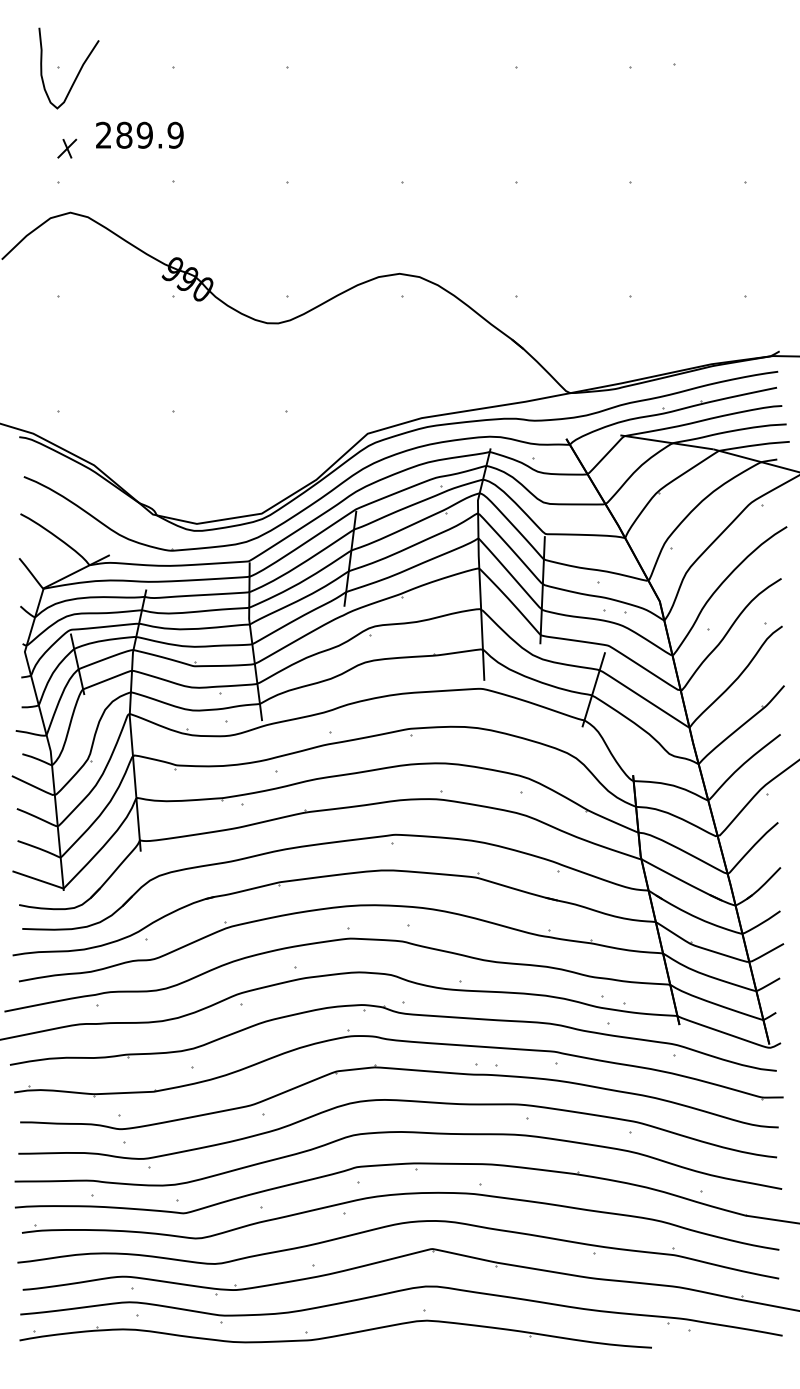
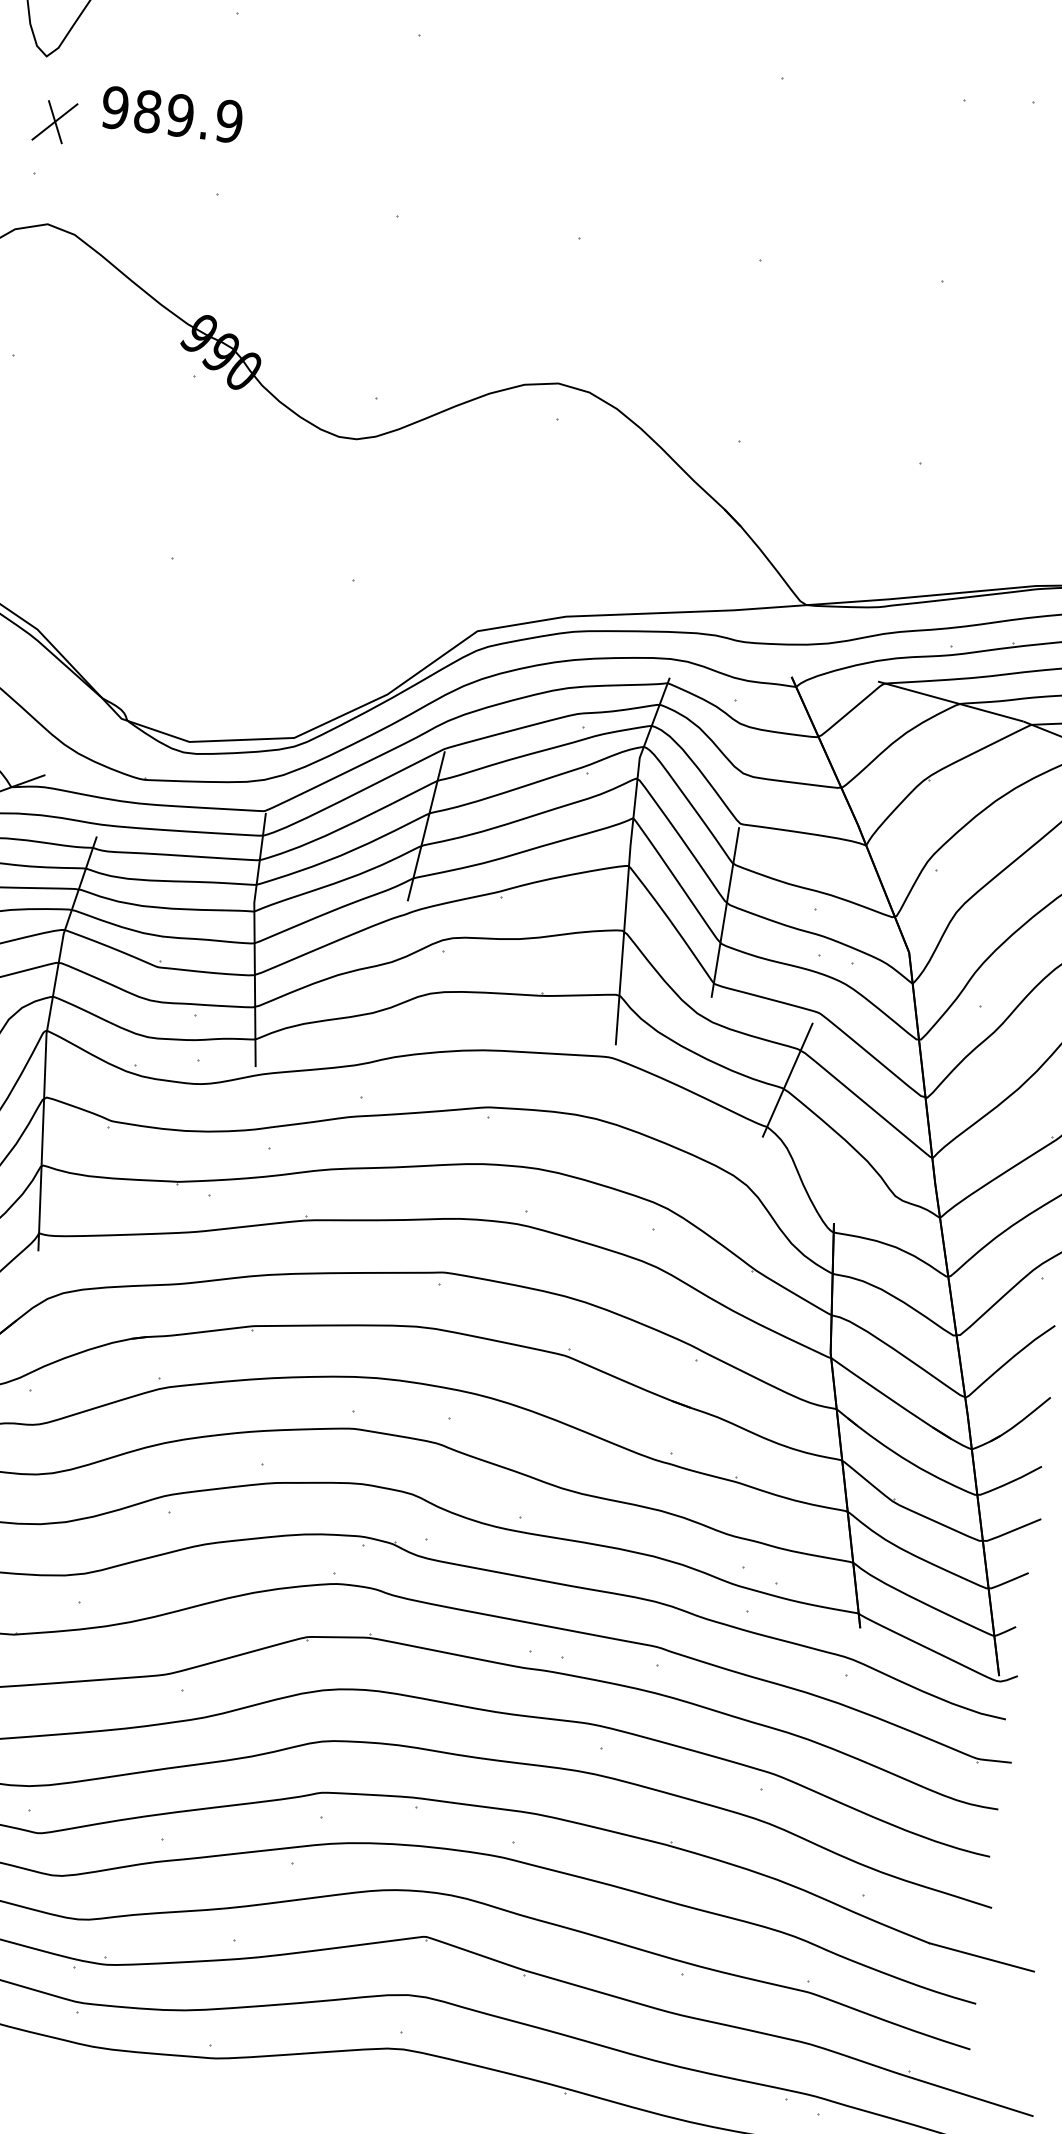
text: (103, 135) -> (114, 108), 289.9 -> 989.9
part: (66, 148) -> (53, 121), size x1.43

